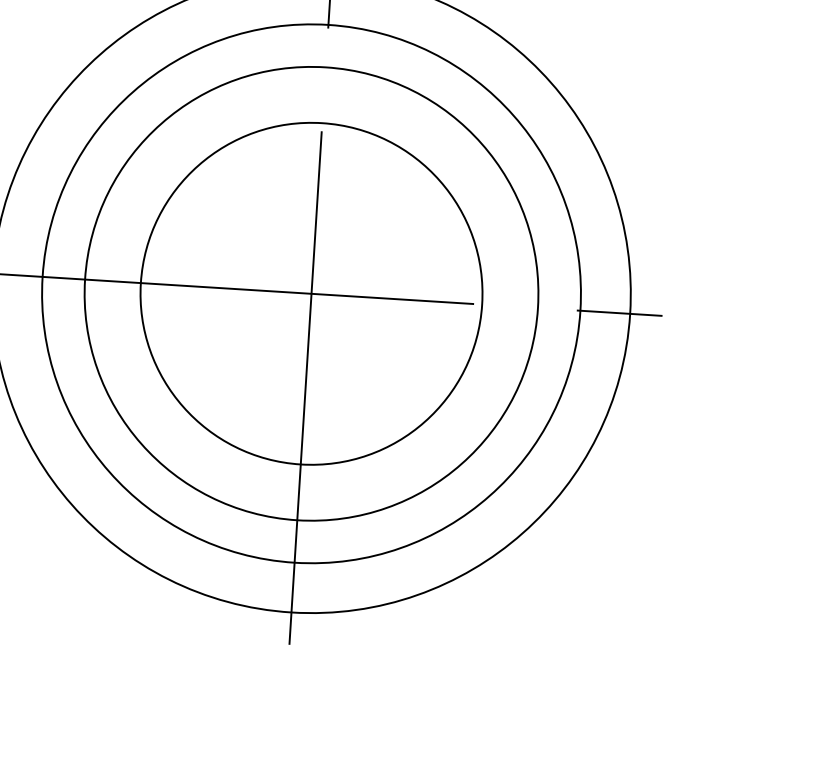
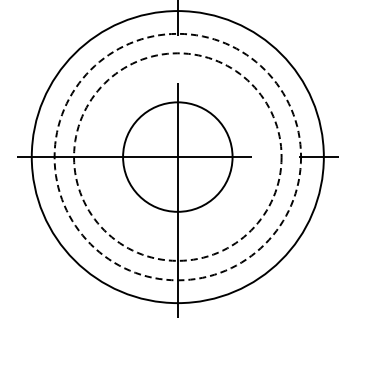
circle: (310, 292) -> (177, 156), size x0.7
circle: (310, 292) -> (177, 156), solid -> dashed
circle: (310, 292) -> (177, 156), solid -> dashed

